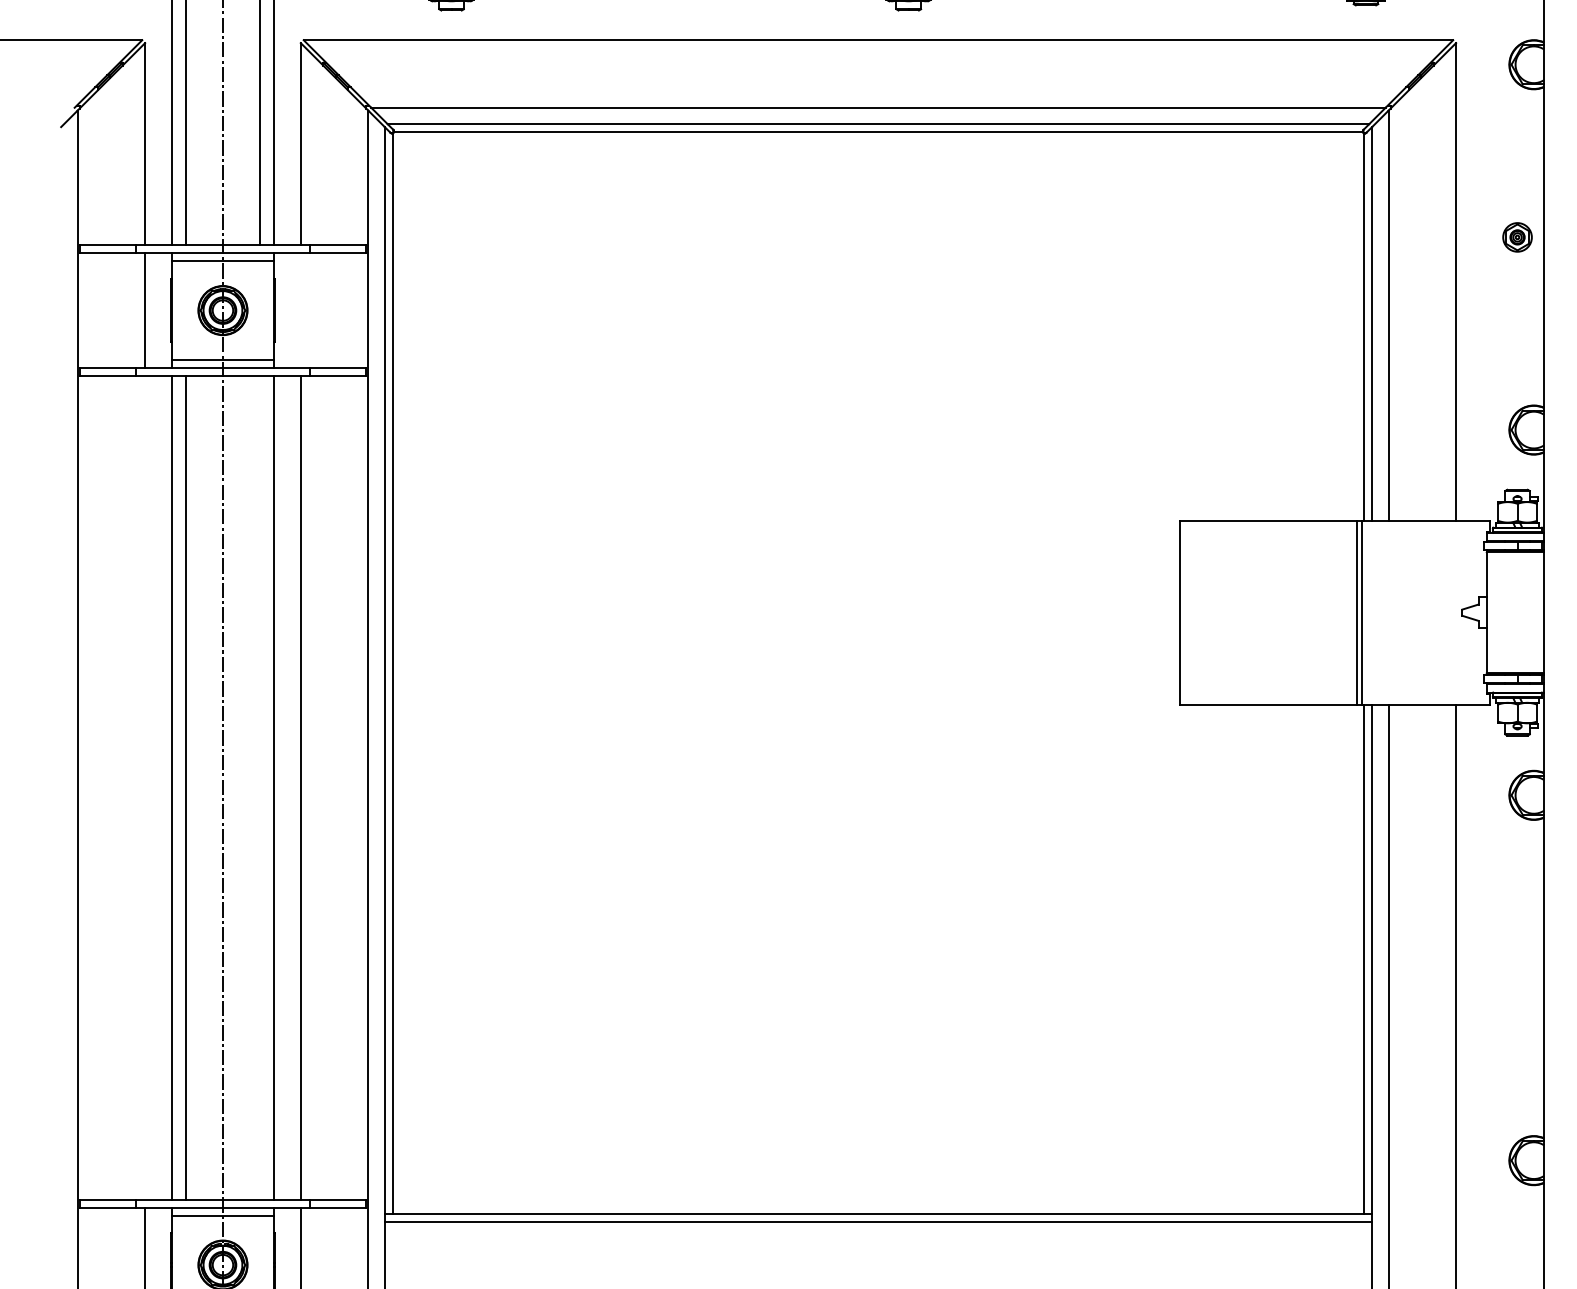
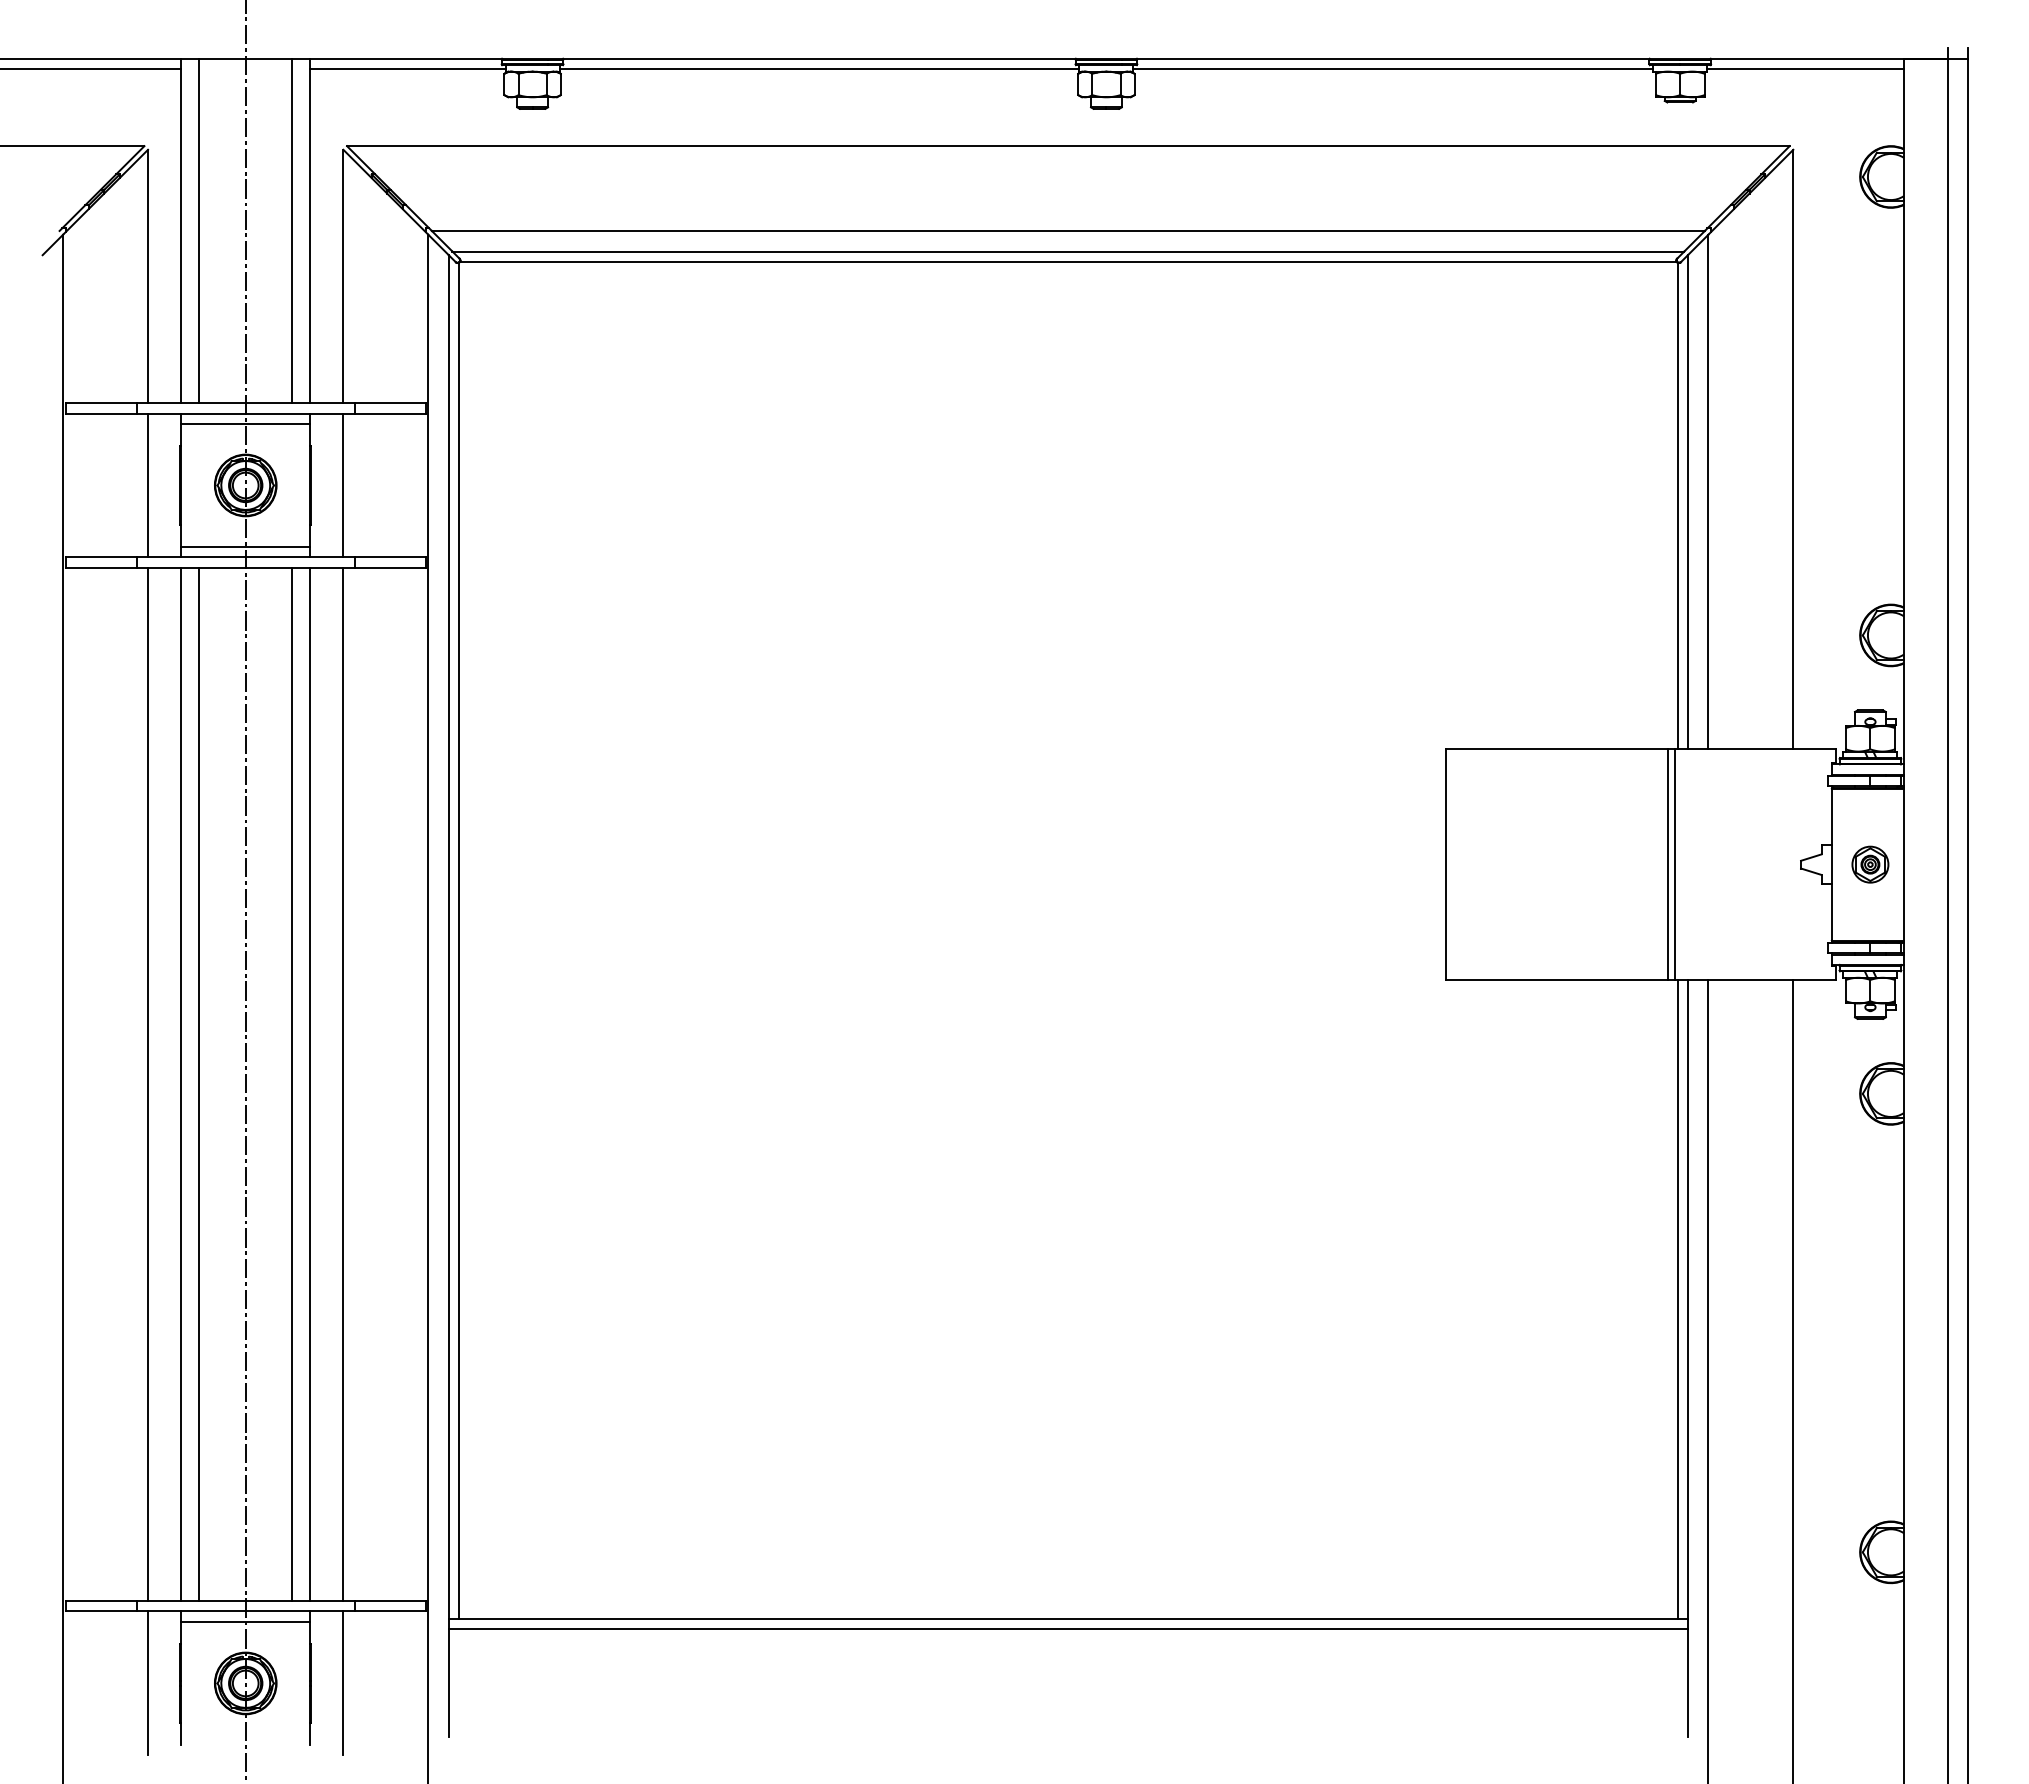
part: (1517, 237) -> (1870, 864), moved
line: (300, 310) -> (343, 485), added
line: (145, 787) -> (148, 1084), added
line: (260, 787) -> (292, 1084), added

